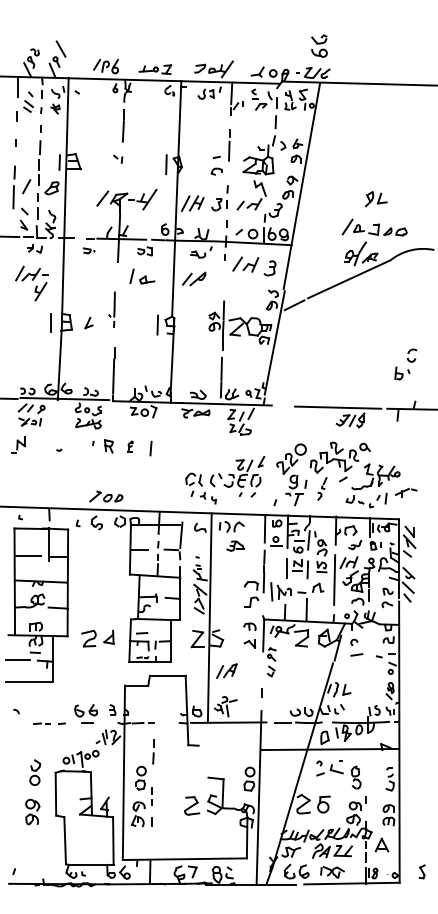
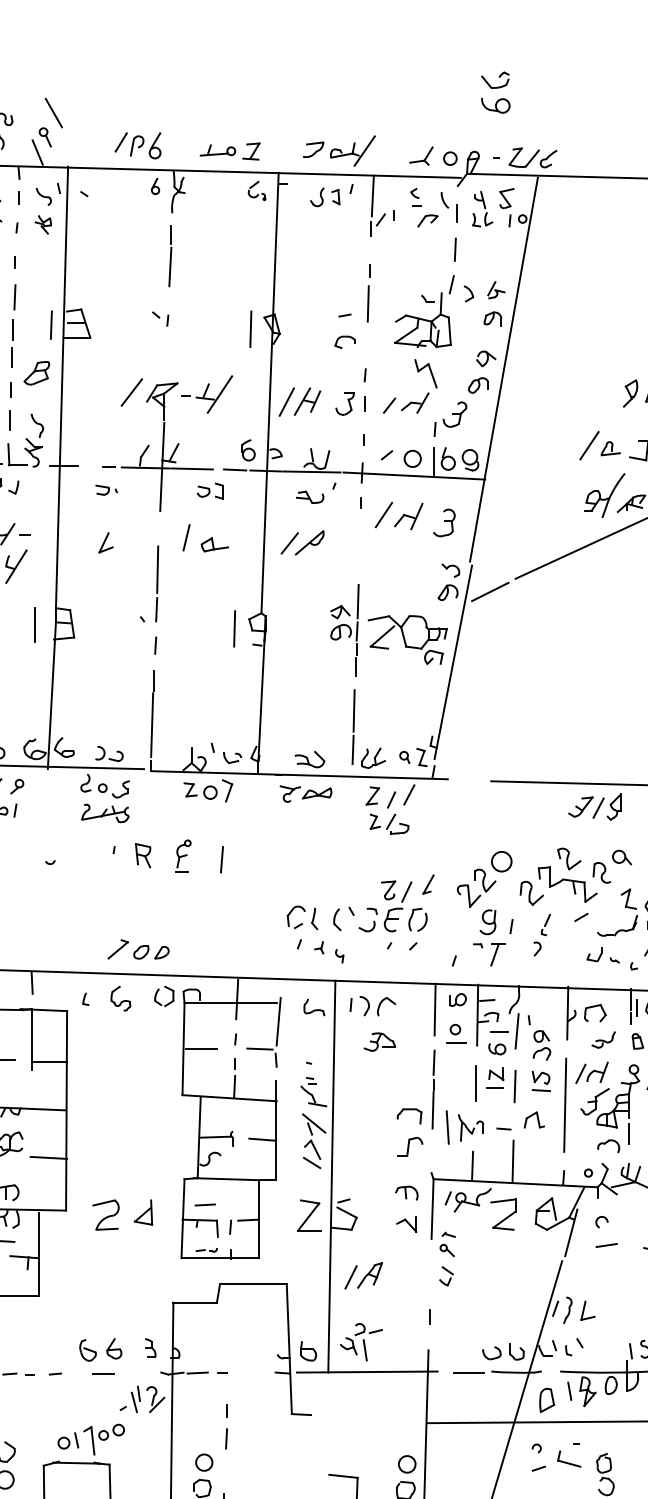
part: (319, 45) -> (495, 91), moved
part: (111, 309) -> (148, 599), size x1.67
part: (88, 322) -> (105, 541), moved
part: (130, 446) -> (183, 855), size x1.67

